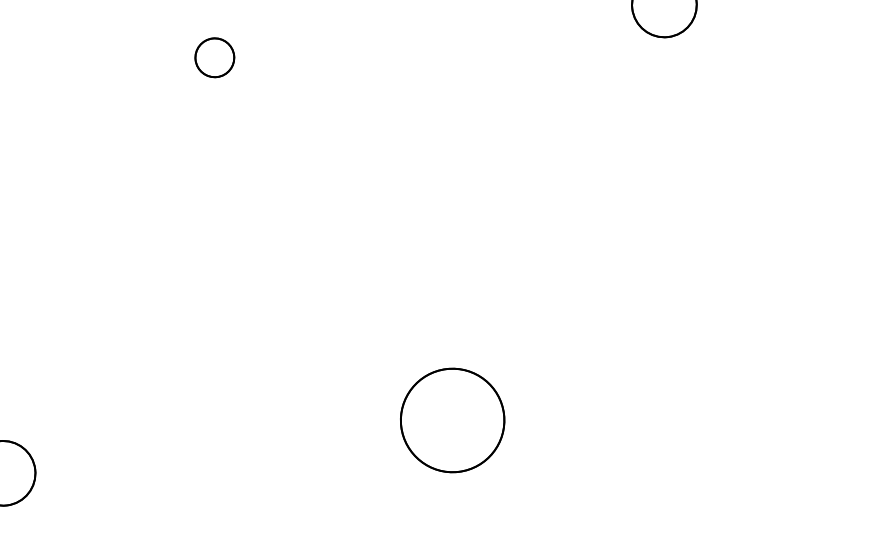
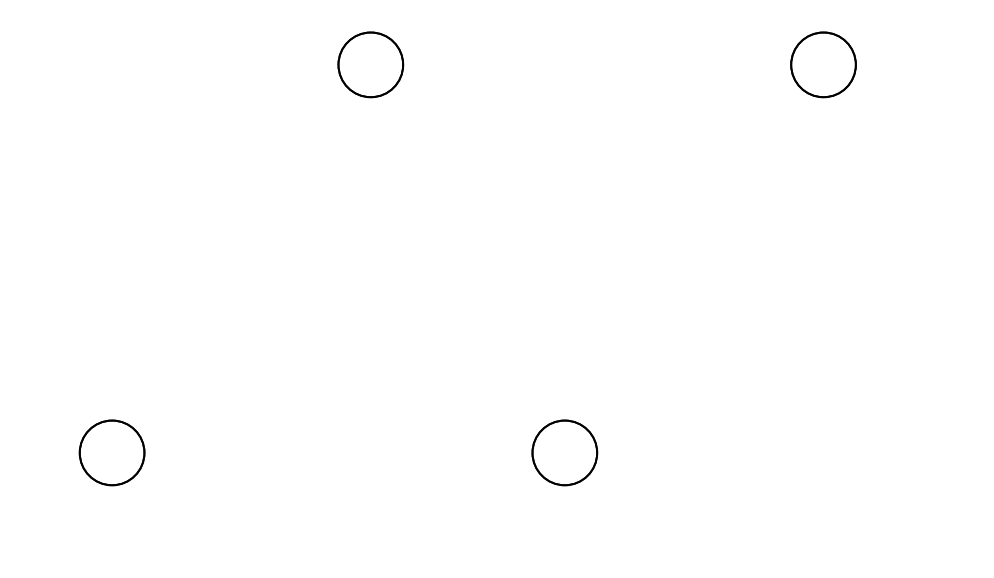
part: (214, 57) -> (370, 64), size x1.67
part: (452, 420) -> (564, 452), size x0.62

